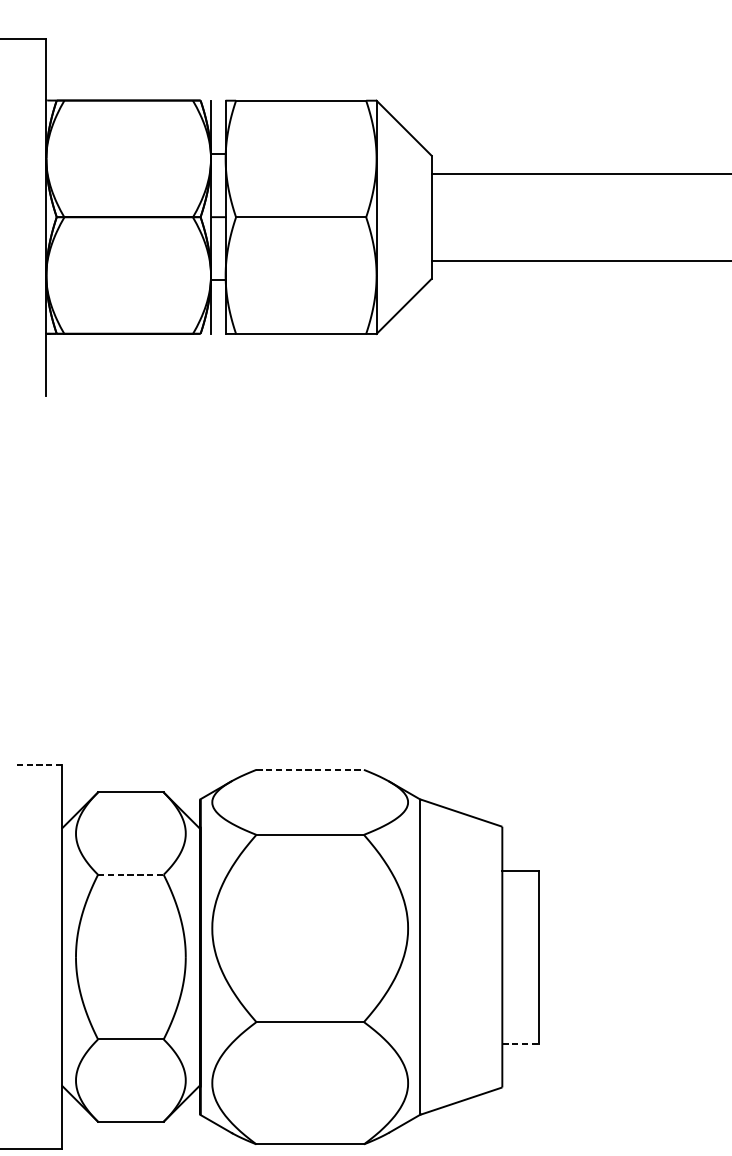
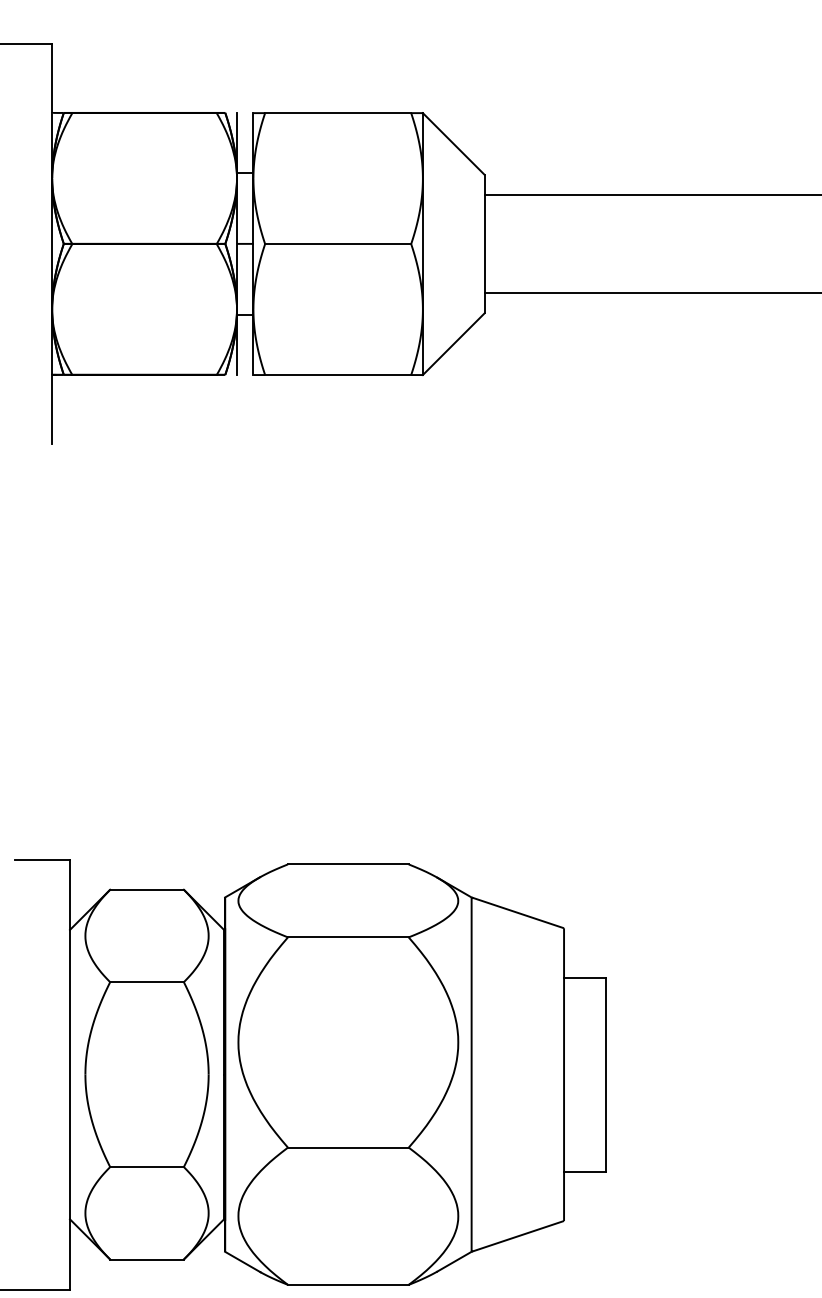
line: (37, 765) -> (42, 859), dashed -> solid
line: (310, 769) -> (348, 864), dashed -> solid
line: (131, 875) -> (147, 982), dashed -> solid
line: (520, 1043) -> (584, 1171), dashed -> solid

